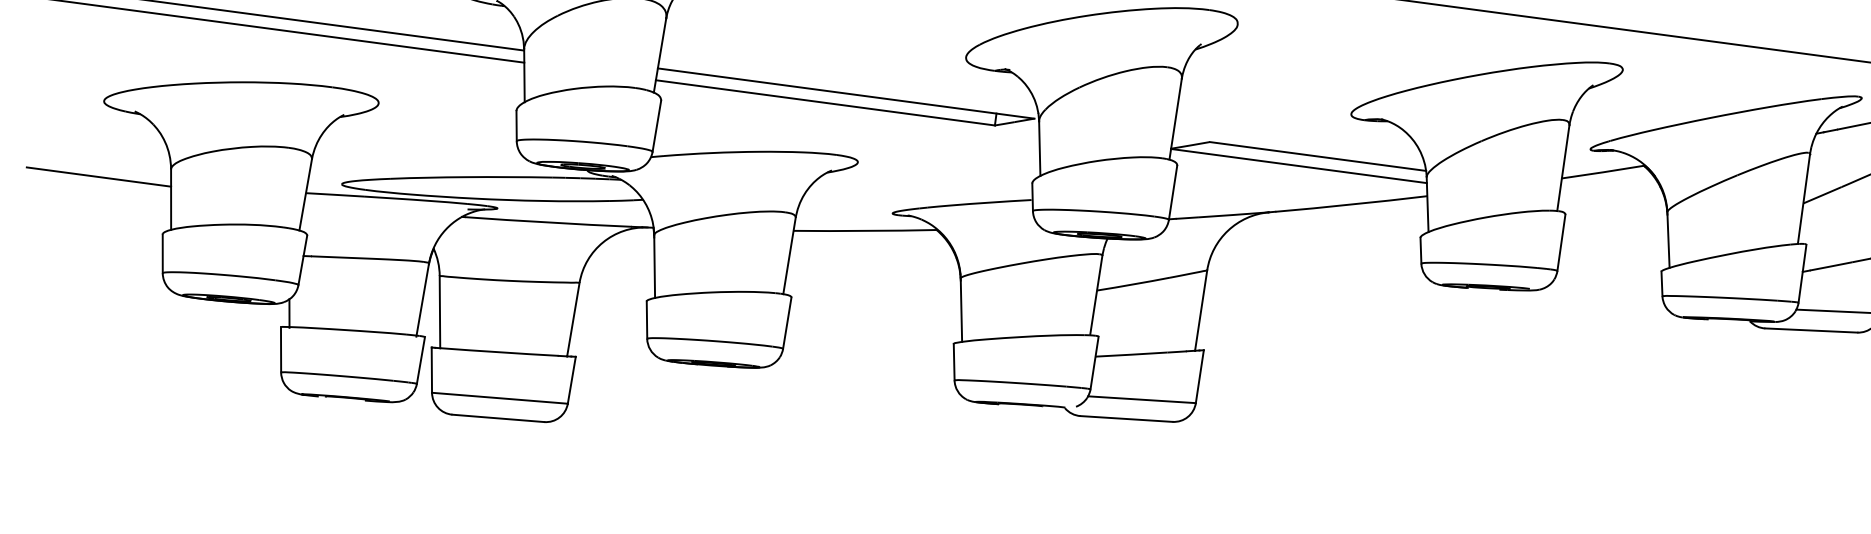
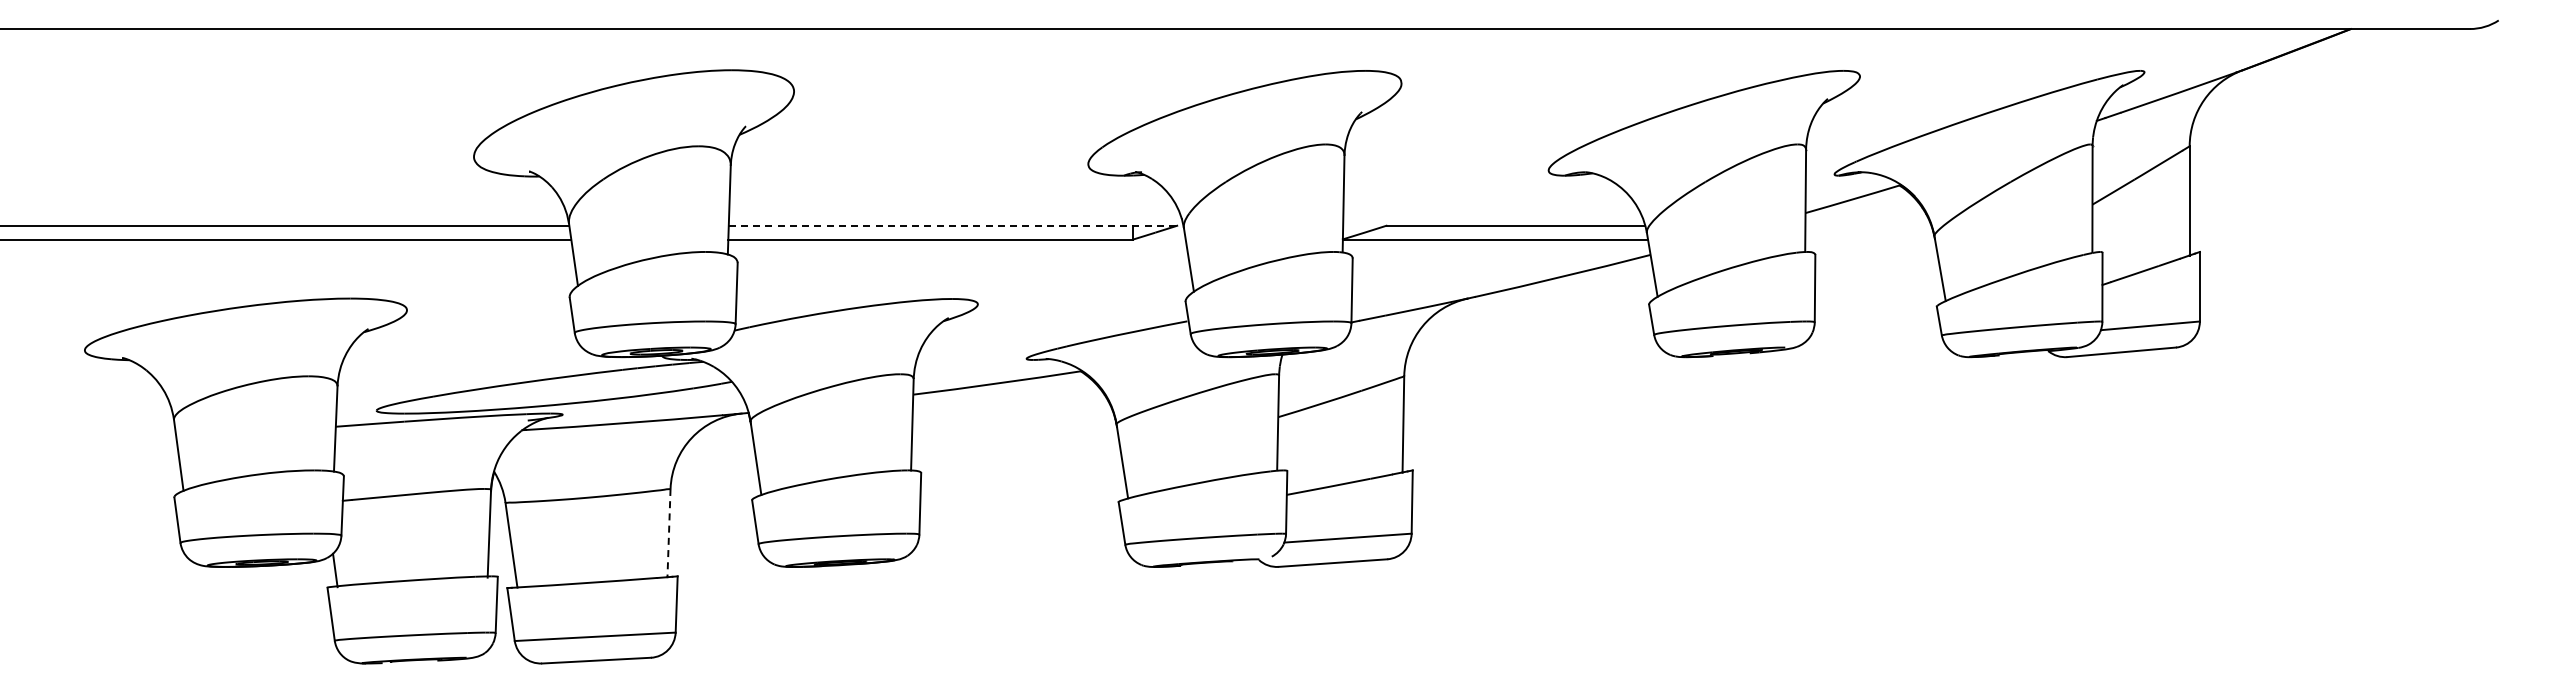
line: (846, 93) -> (953, 225), solid -> dashed
line: (98, 177) -> (90, 440), removed
line: (573, 319) -> (669, 533), solid -> dashed

